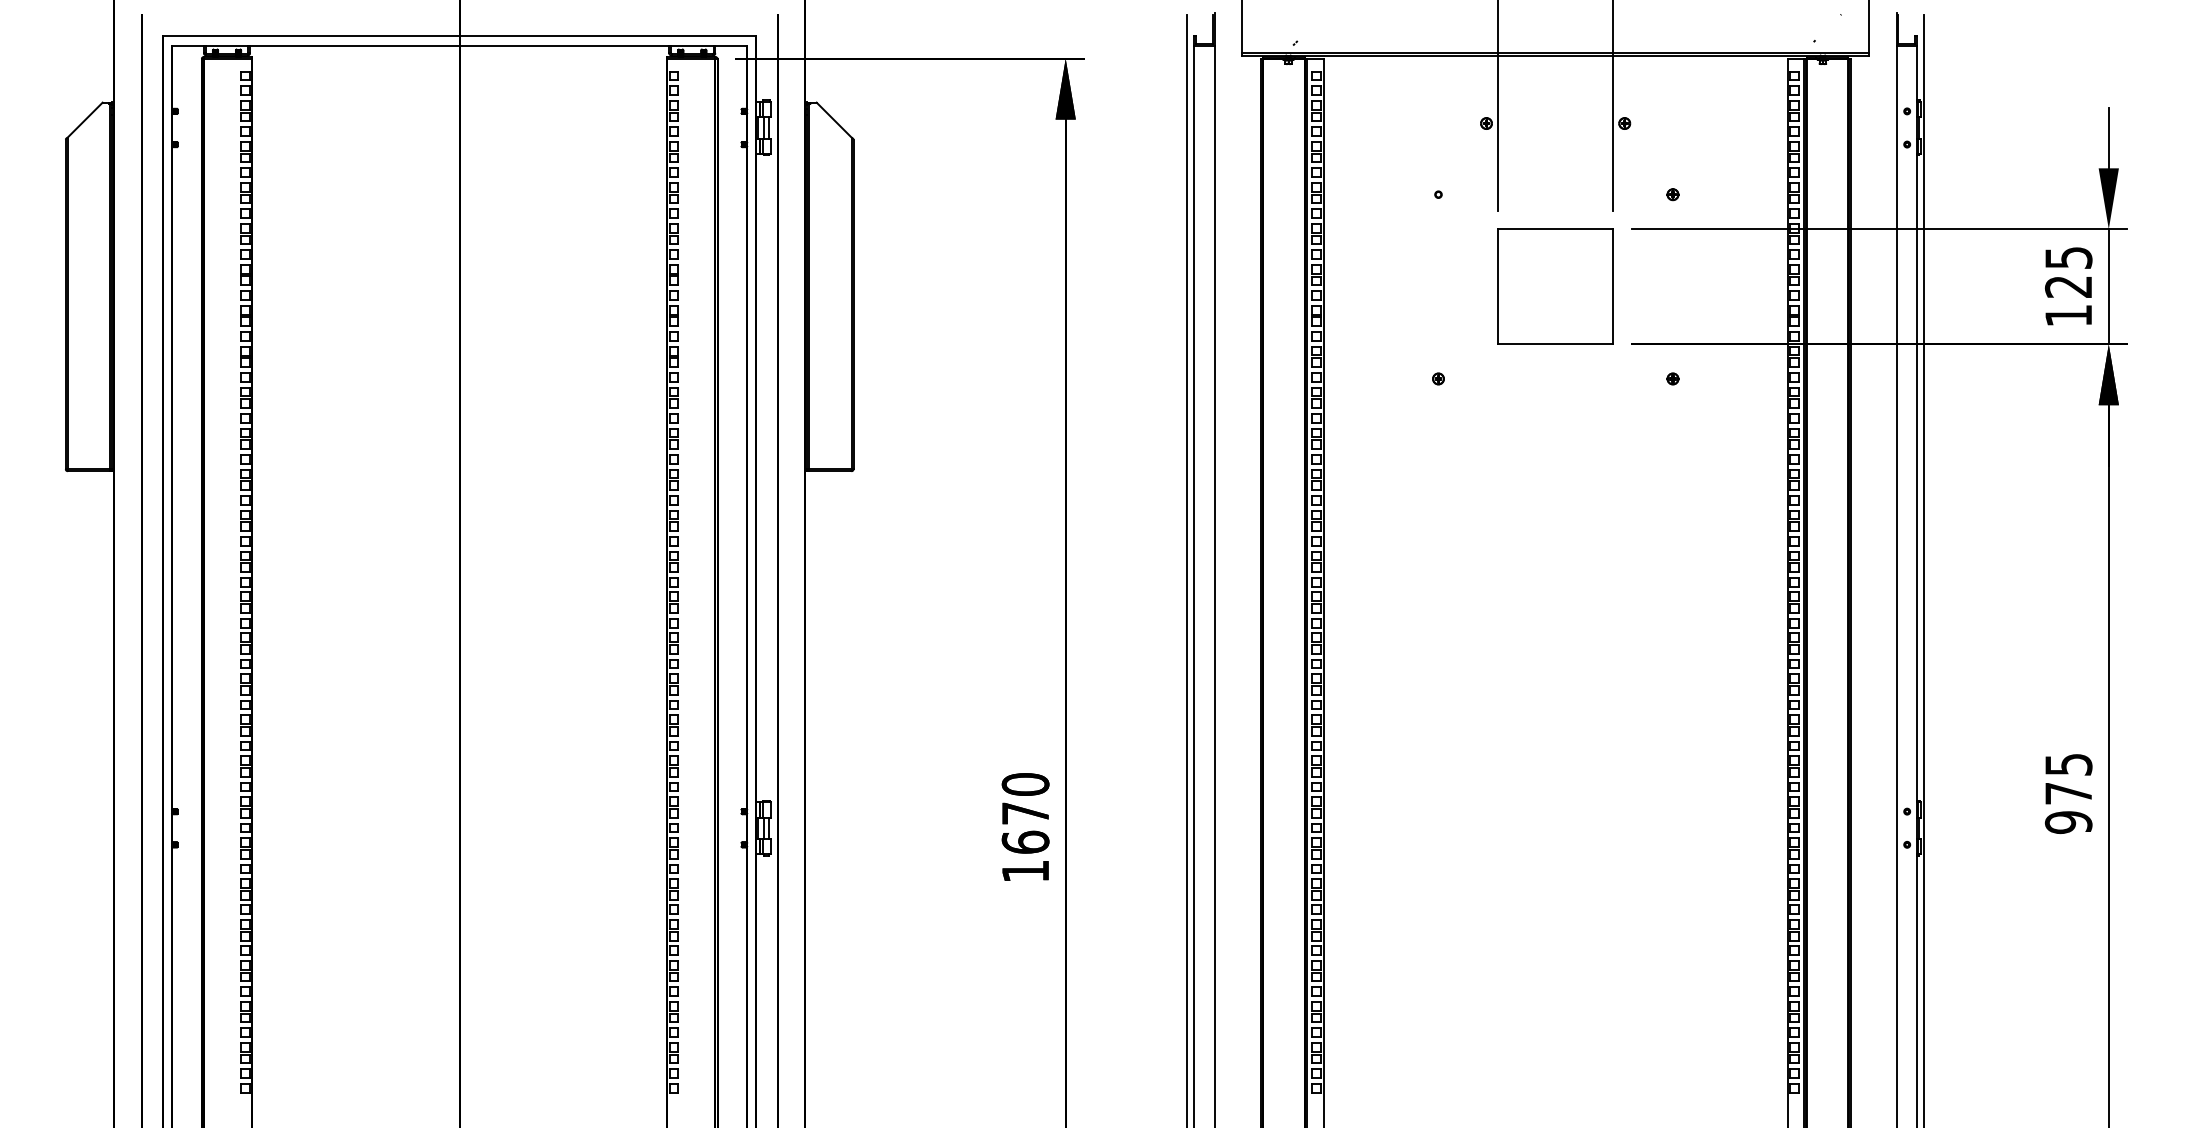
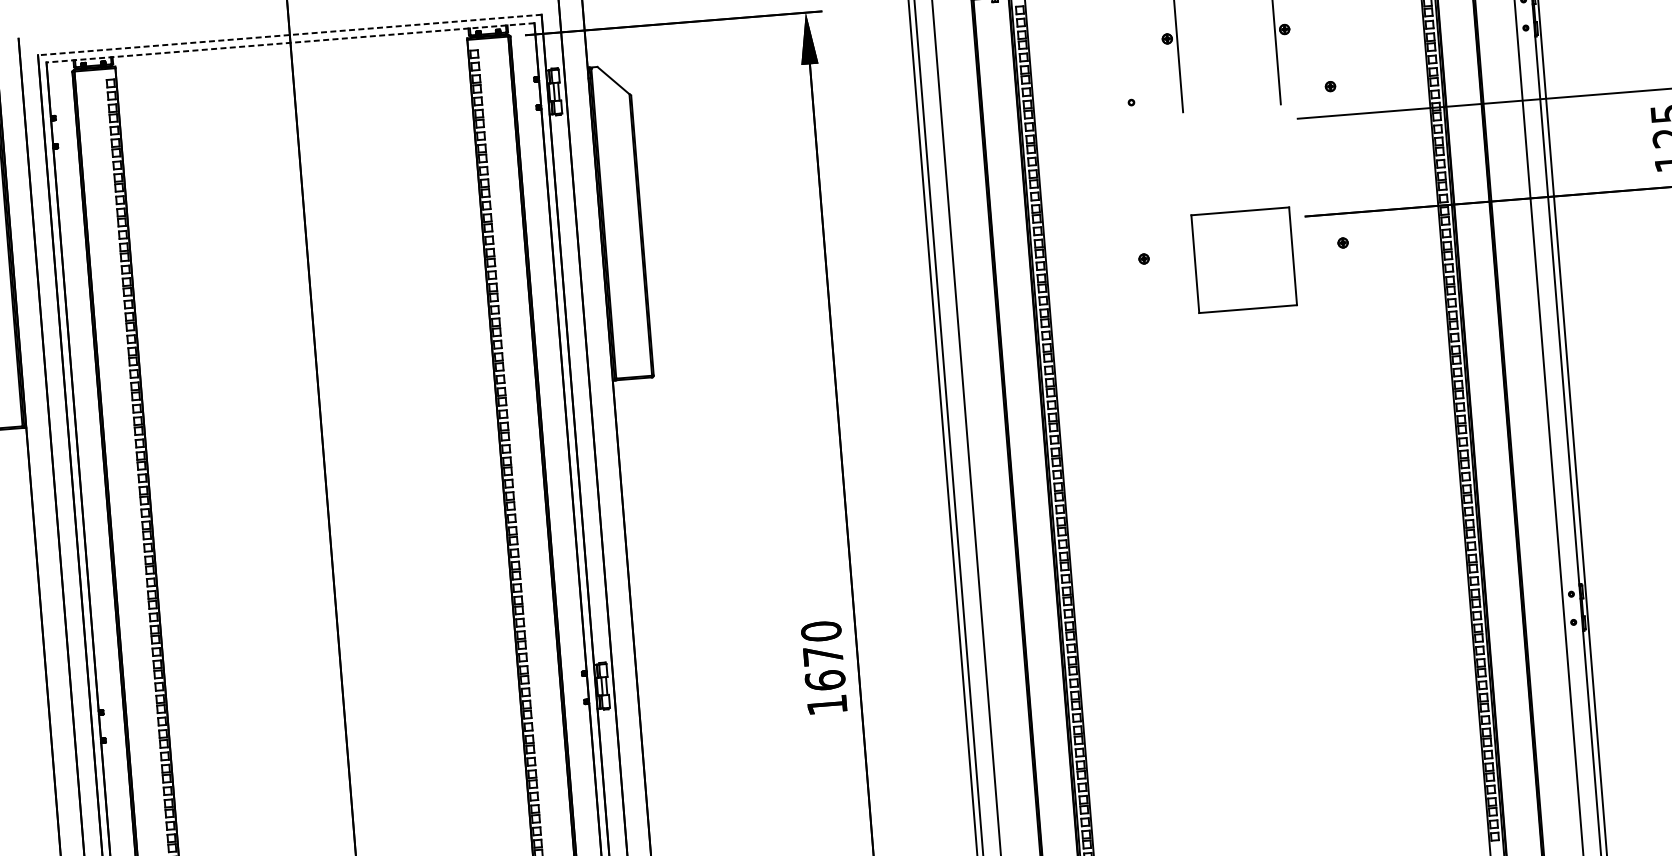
line: (459, 36) -> (289, 35), solid -> dashed
line: (459, 45) -> (290, 42), solid -> dashed
part: (1555, 286) -> (1244, 259), moved

